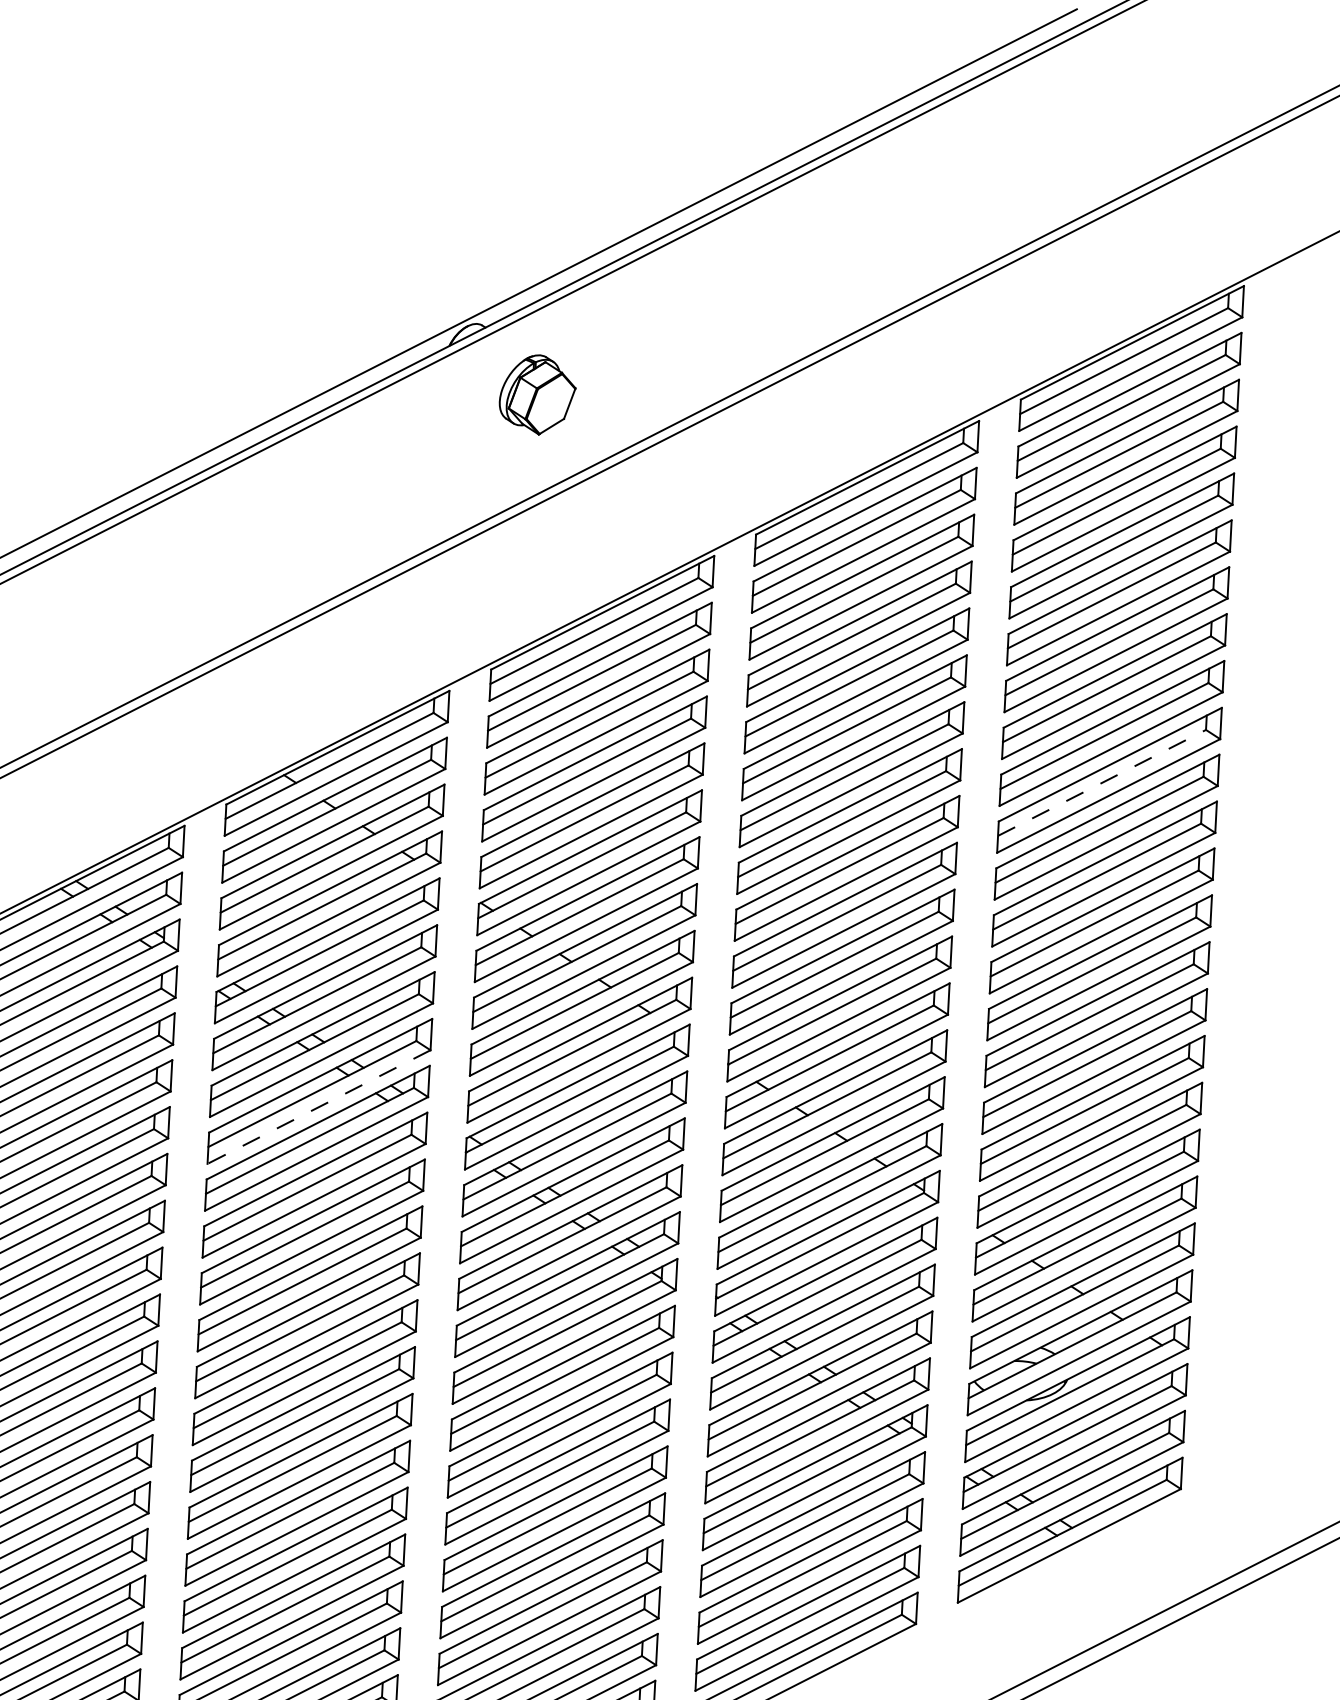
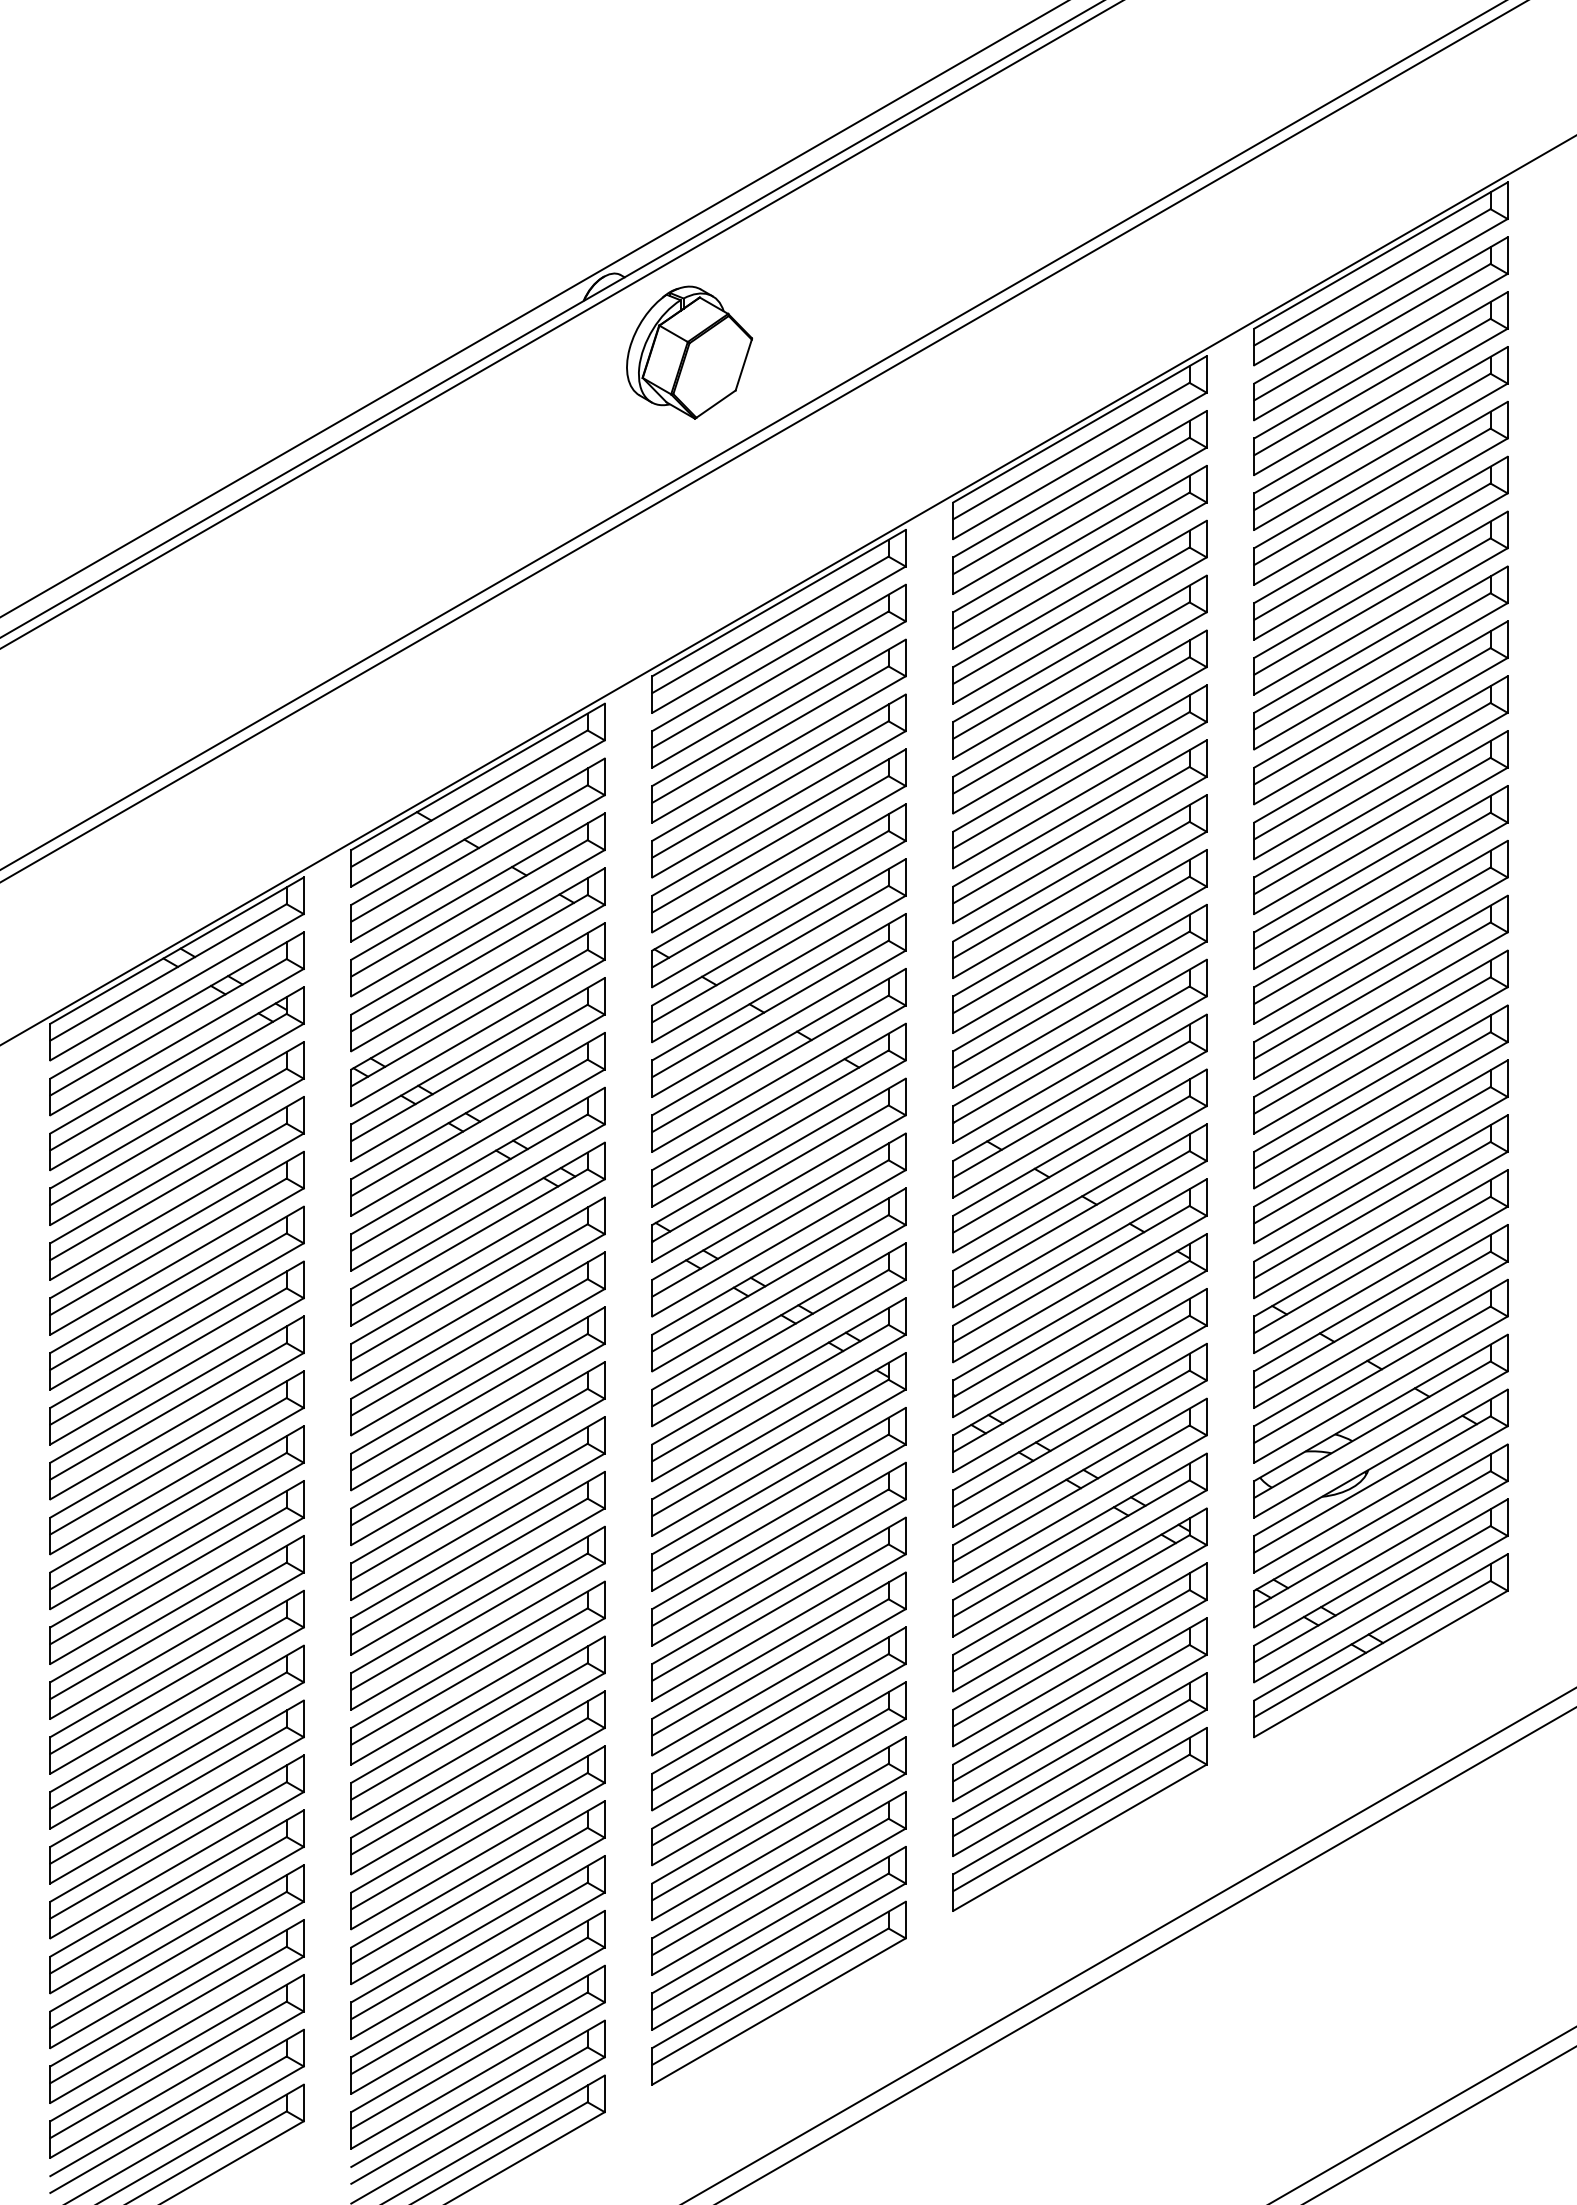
part: (537, 394) -> (689, 352), size x1.43
line: (1102, 782) -> (1372, 770), dashed -> solid
line: (318, 1106) -> (477, 1197), dashed -> solid

